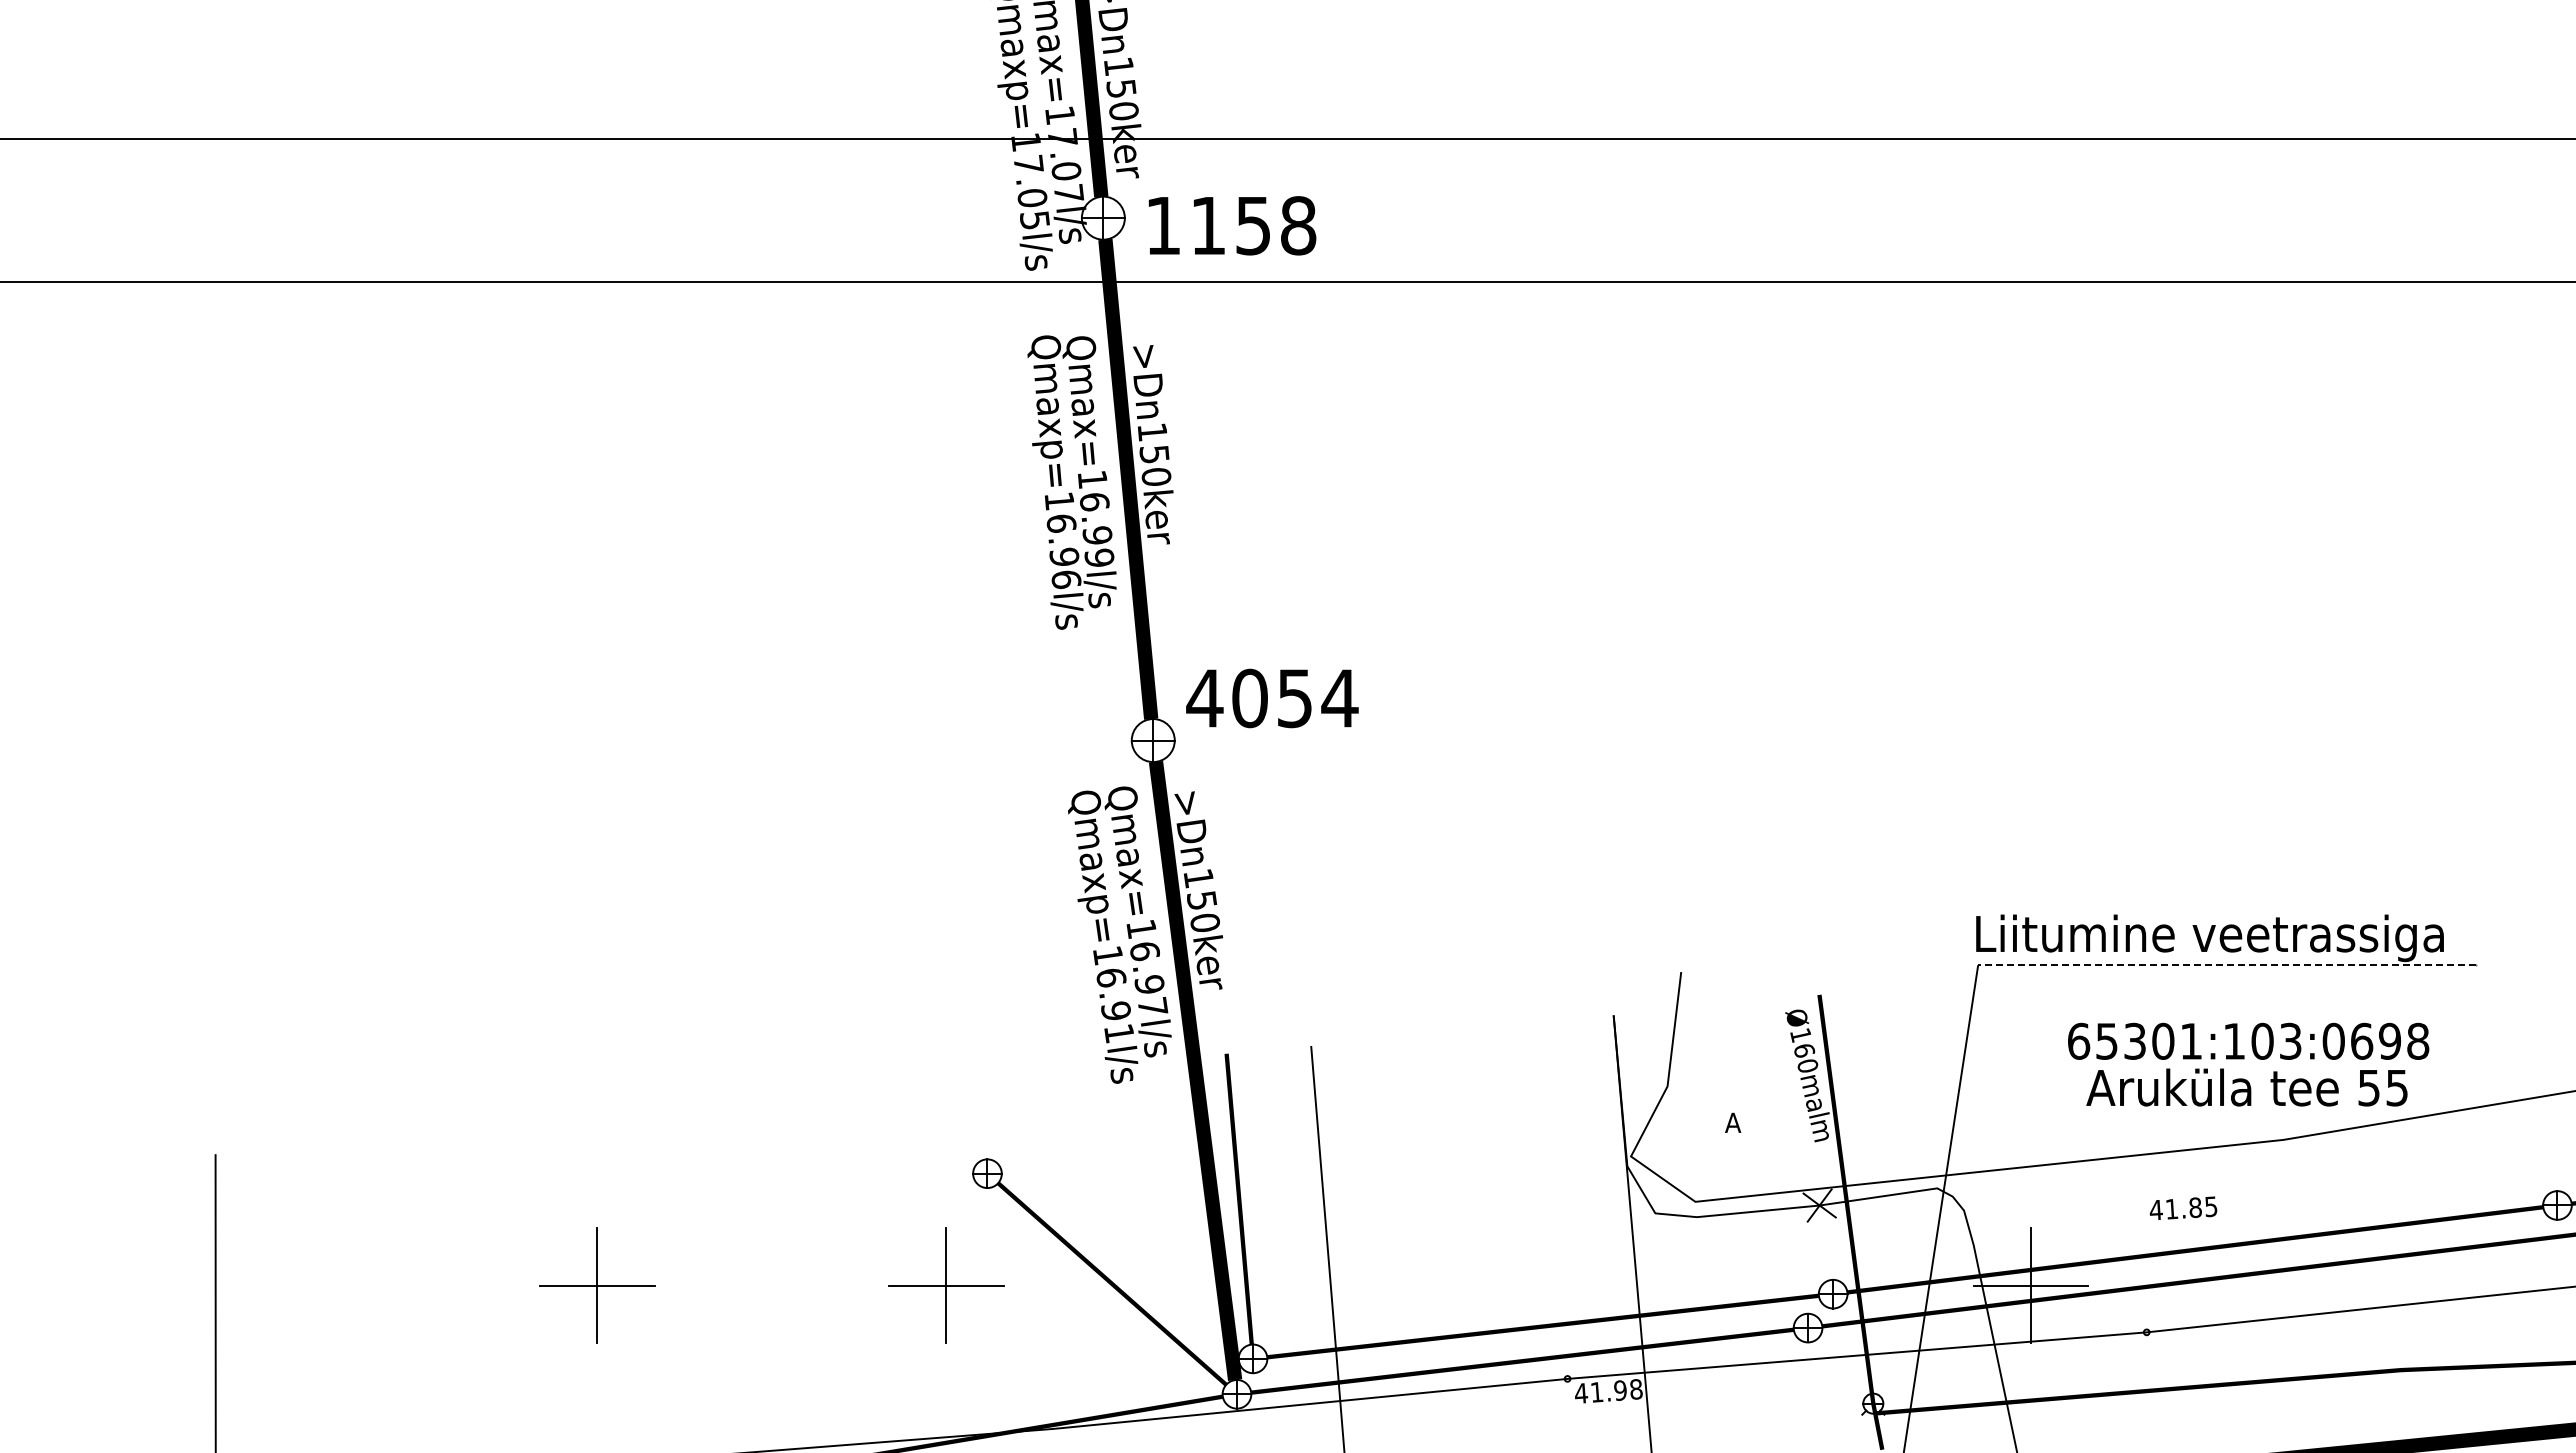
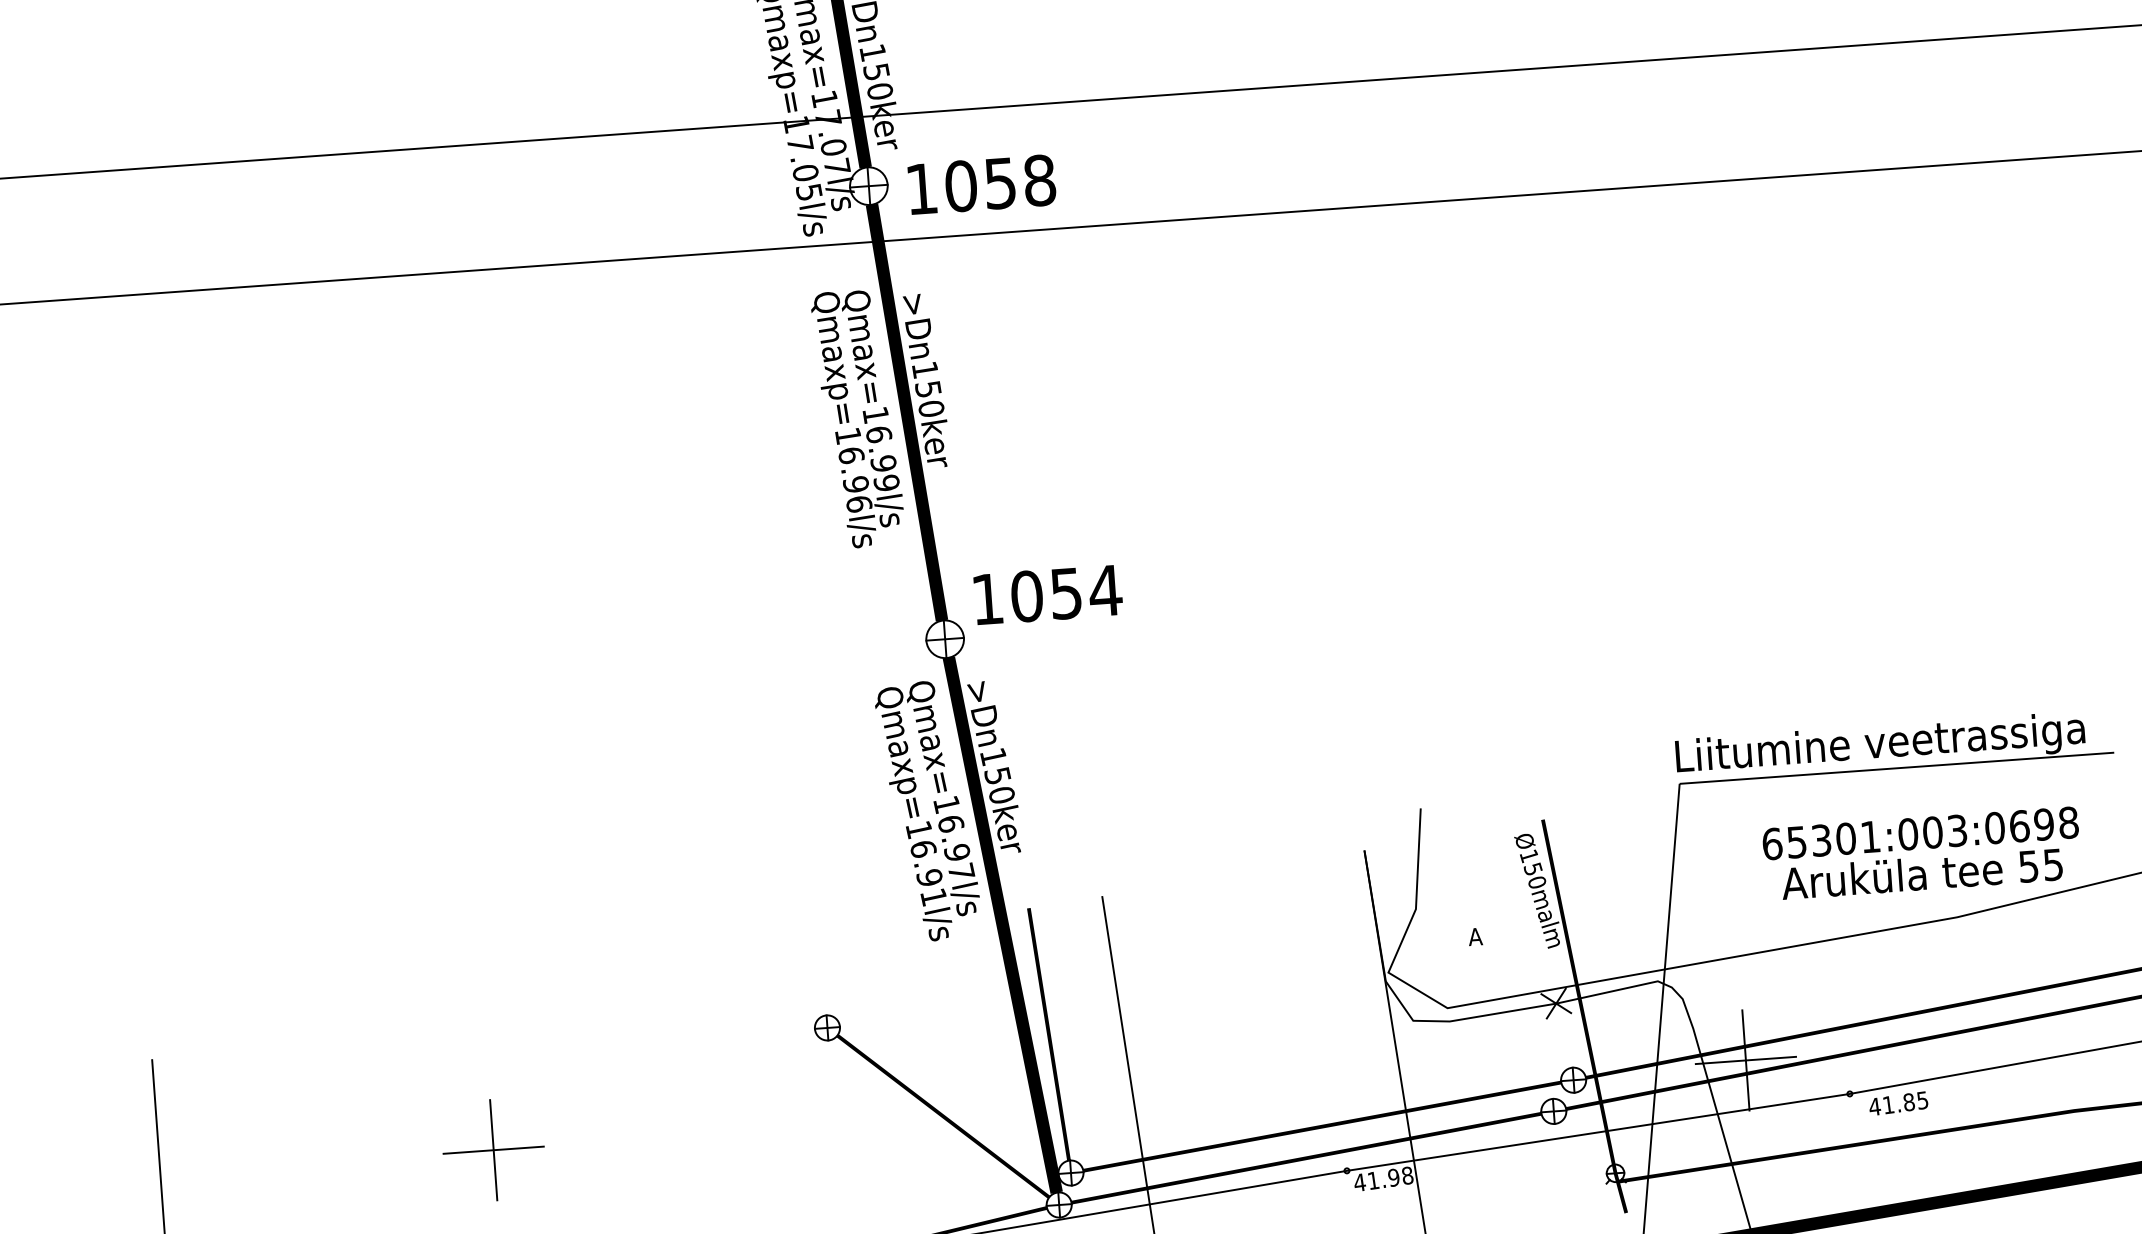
text: (1208, 225) -> (961, 185), 1158 -> 1058
text: (1204, 698) -> (987, 599), 4054 -> 1054
line: (2226, 965) -> (1896, 768), dashed -> solid
text: (2234, 1040) -> (1908, 833), 65301:103:0698 -> 65301:003:0698
text: (1804, 1050) -> (1533, 869), Ø160malm -> Ø150malm
text: (2183, 1207) -> (1898, 1102), moved
part: (946, 1285) -> (798, 1128), removed

